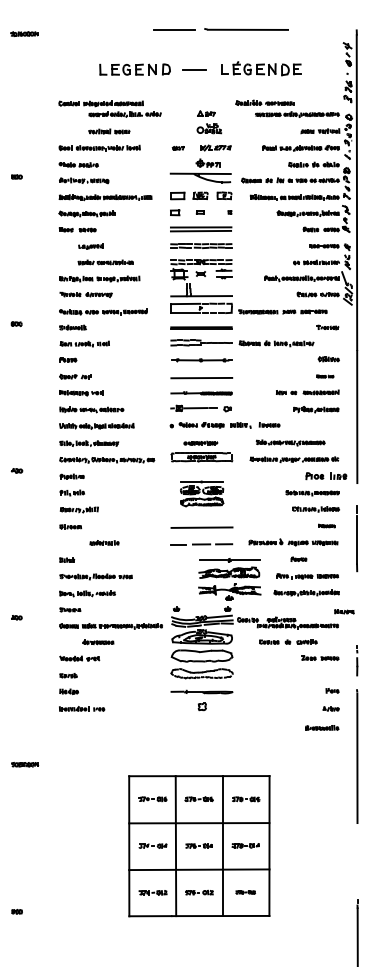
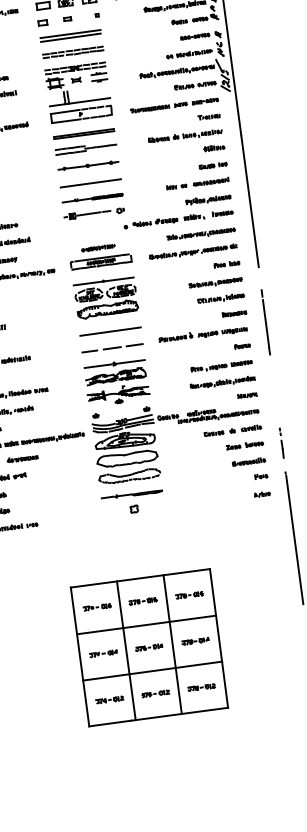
part: (282, 311) -> (174, 105), moved
part: (276, 343) -> (185, 136), moved
part: (324, 376) -> (212, 165), size x1.67
part: (224, 425) -> (178, 219), moved
part: (290, 442) -> (201, 233), moved
part: (325, 475) -> (226, 263), size x0.62
part: (201, 493) -> (105, 297), size x1.43
part: (326, 525) -> (233, 313), size x1.43
part: (298, 559) -> (242, 346), moved
part: (229, 579) -> (116, 383), moved
part: (344, 611) -> (247, 395), moved
part: (288, 641) -> (233, 430), moved
part: (322, 727) -> (249, 461), moved
part: (245, 892) -> (201, 687), size x1.43

